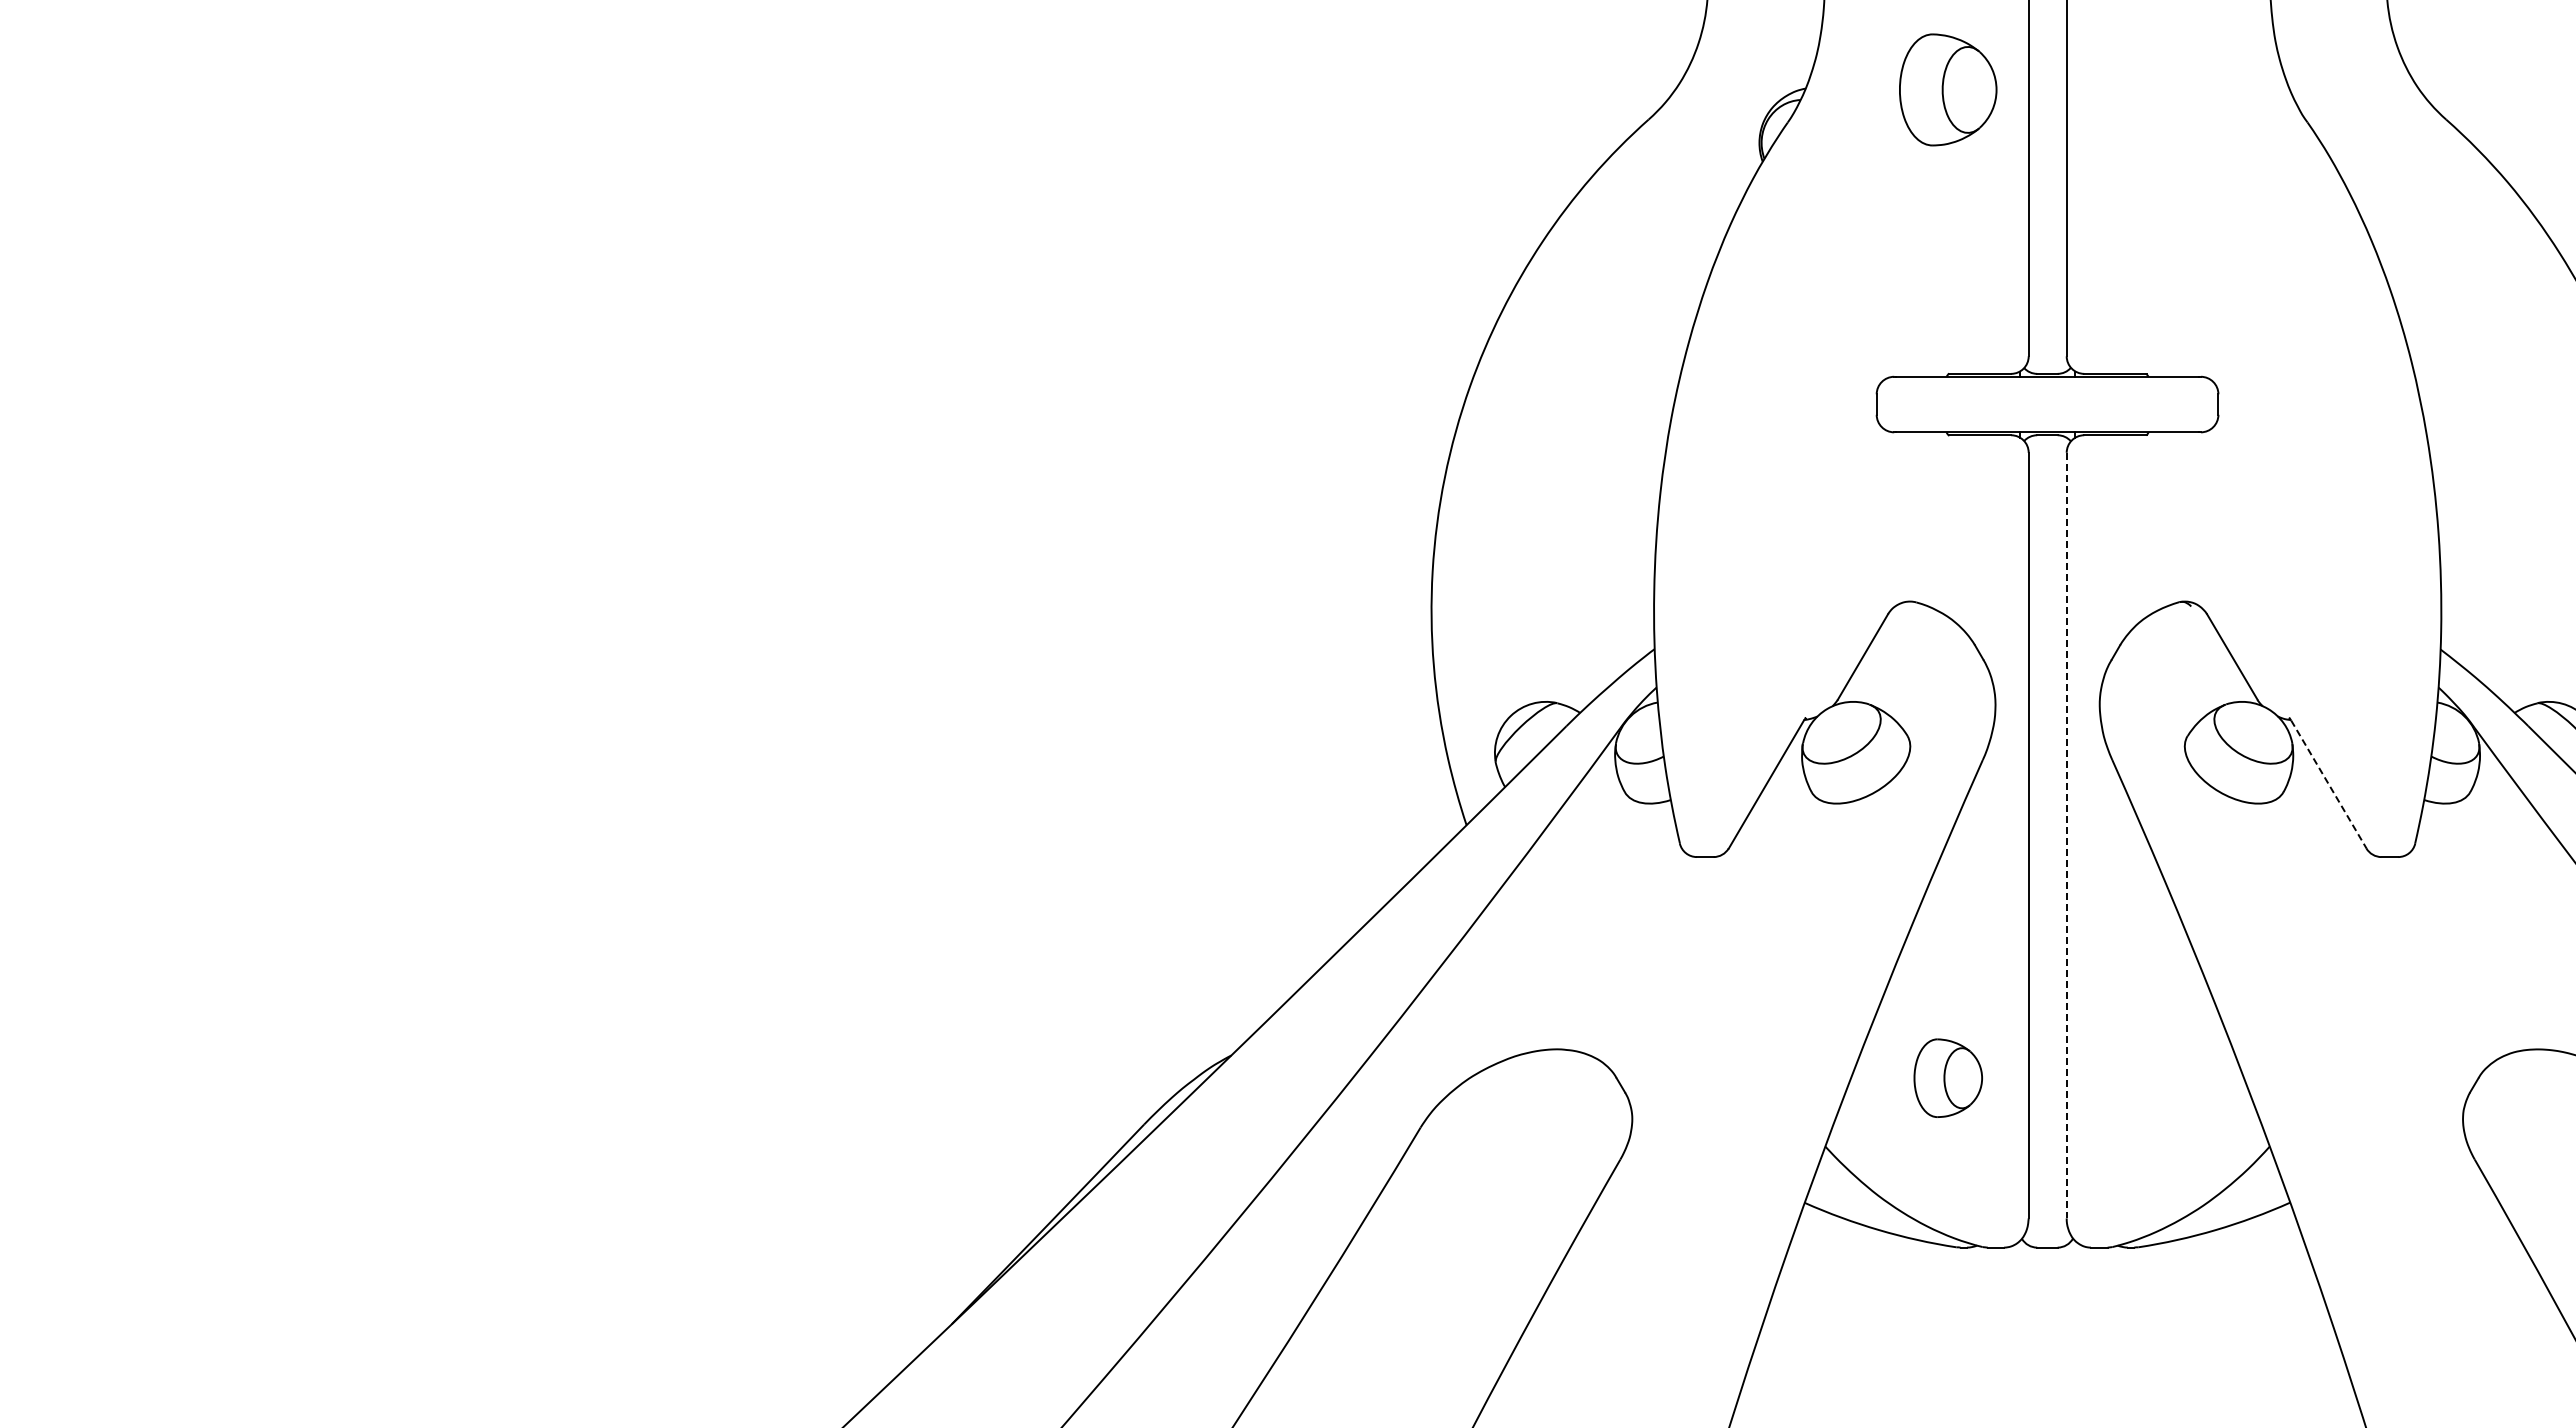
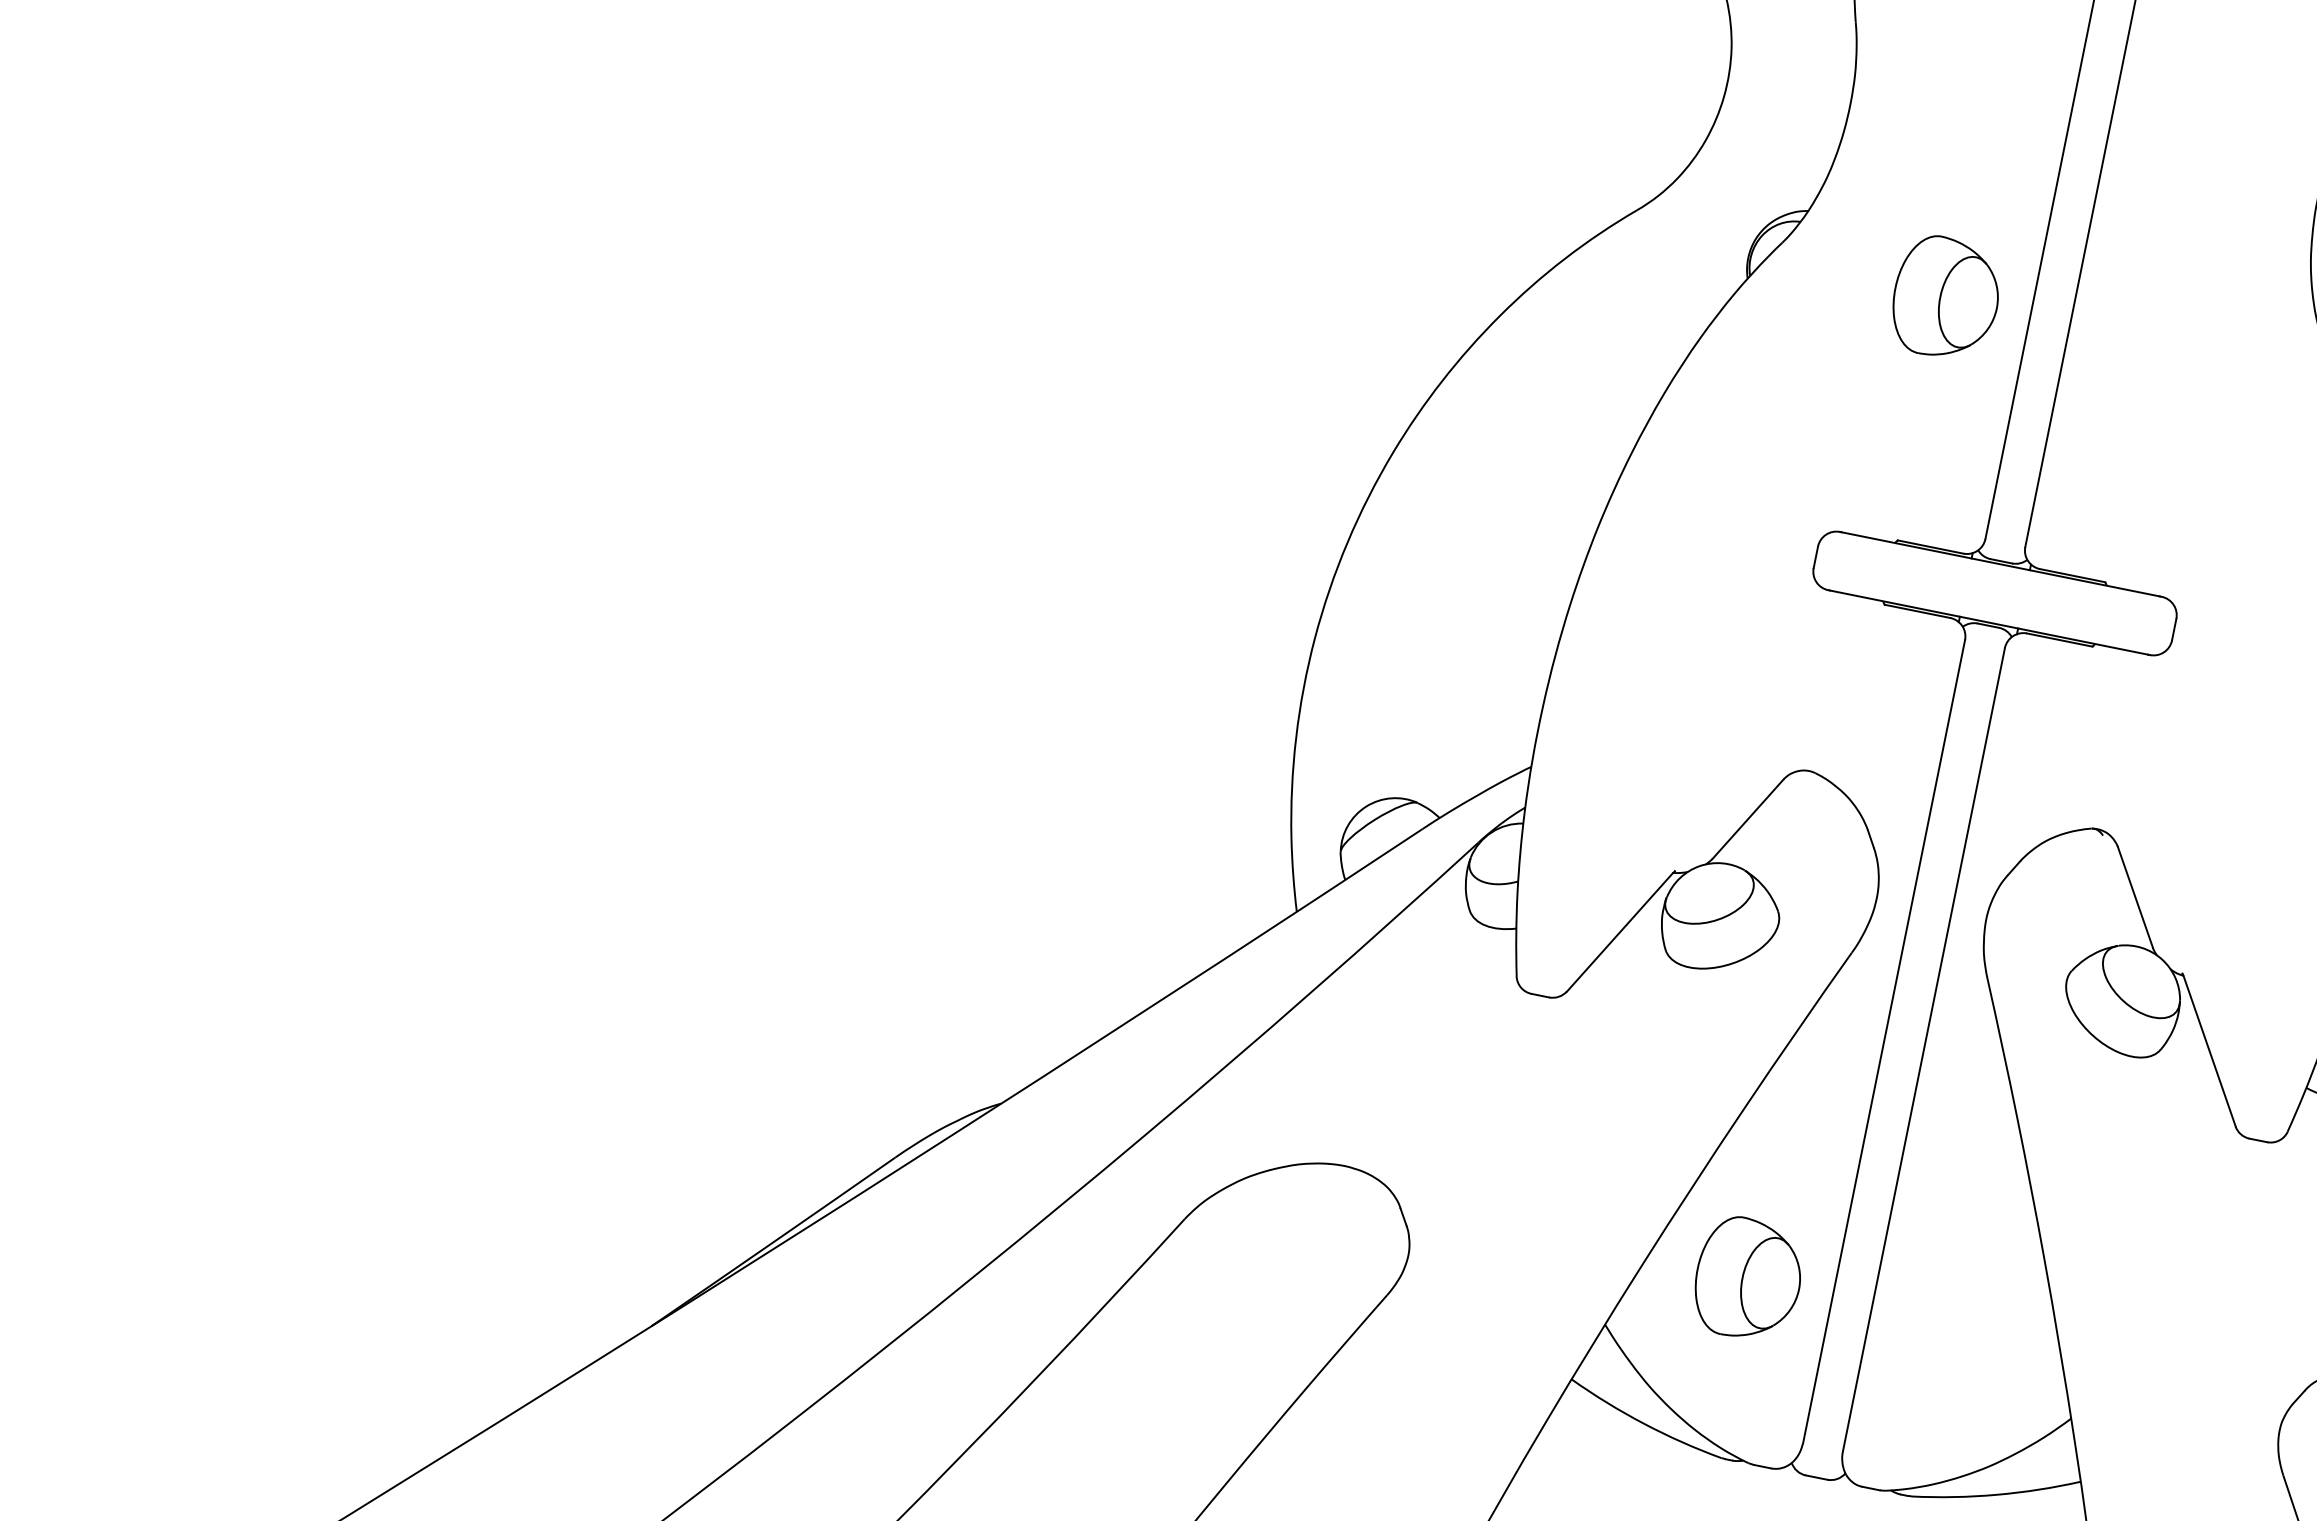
part: (1948, 89) -> (1946, 297), moved
line: (2329, 785) -> (2210, 1052), dashed -> solid
line: (2066, 835) -> (1923, 1049), dashed -> solid
part: (1948, 1077) -> (1748, 1278), size x1.43

